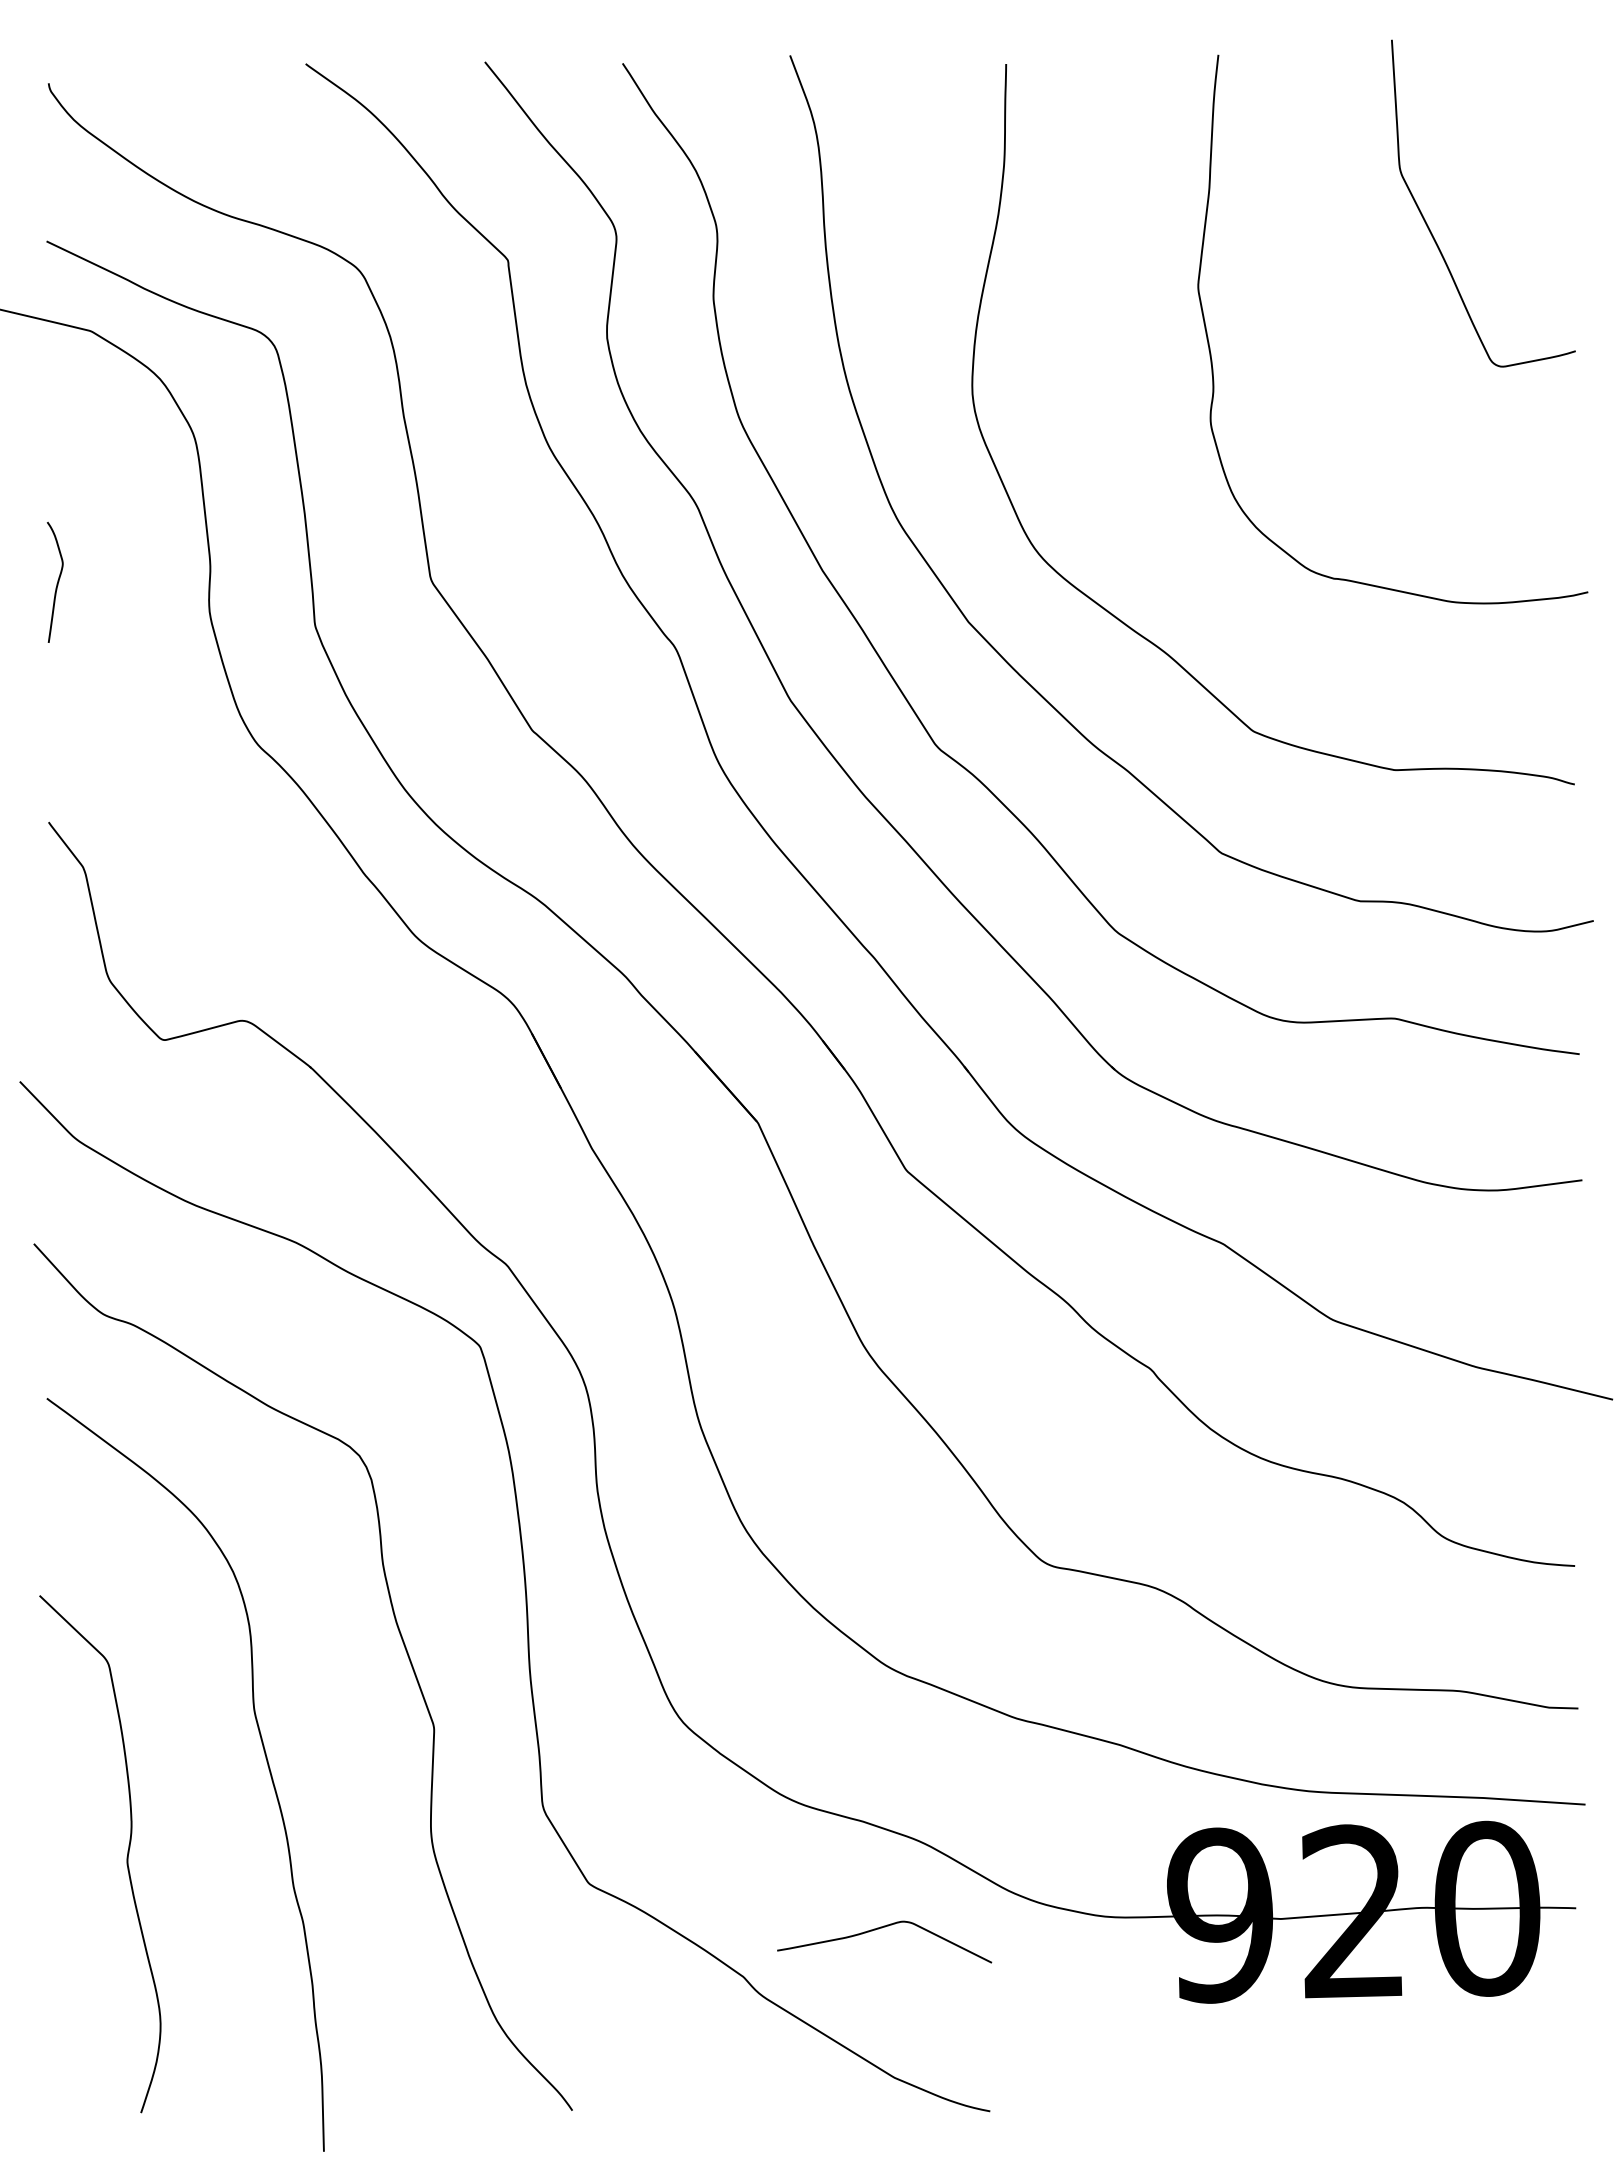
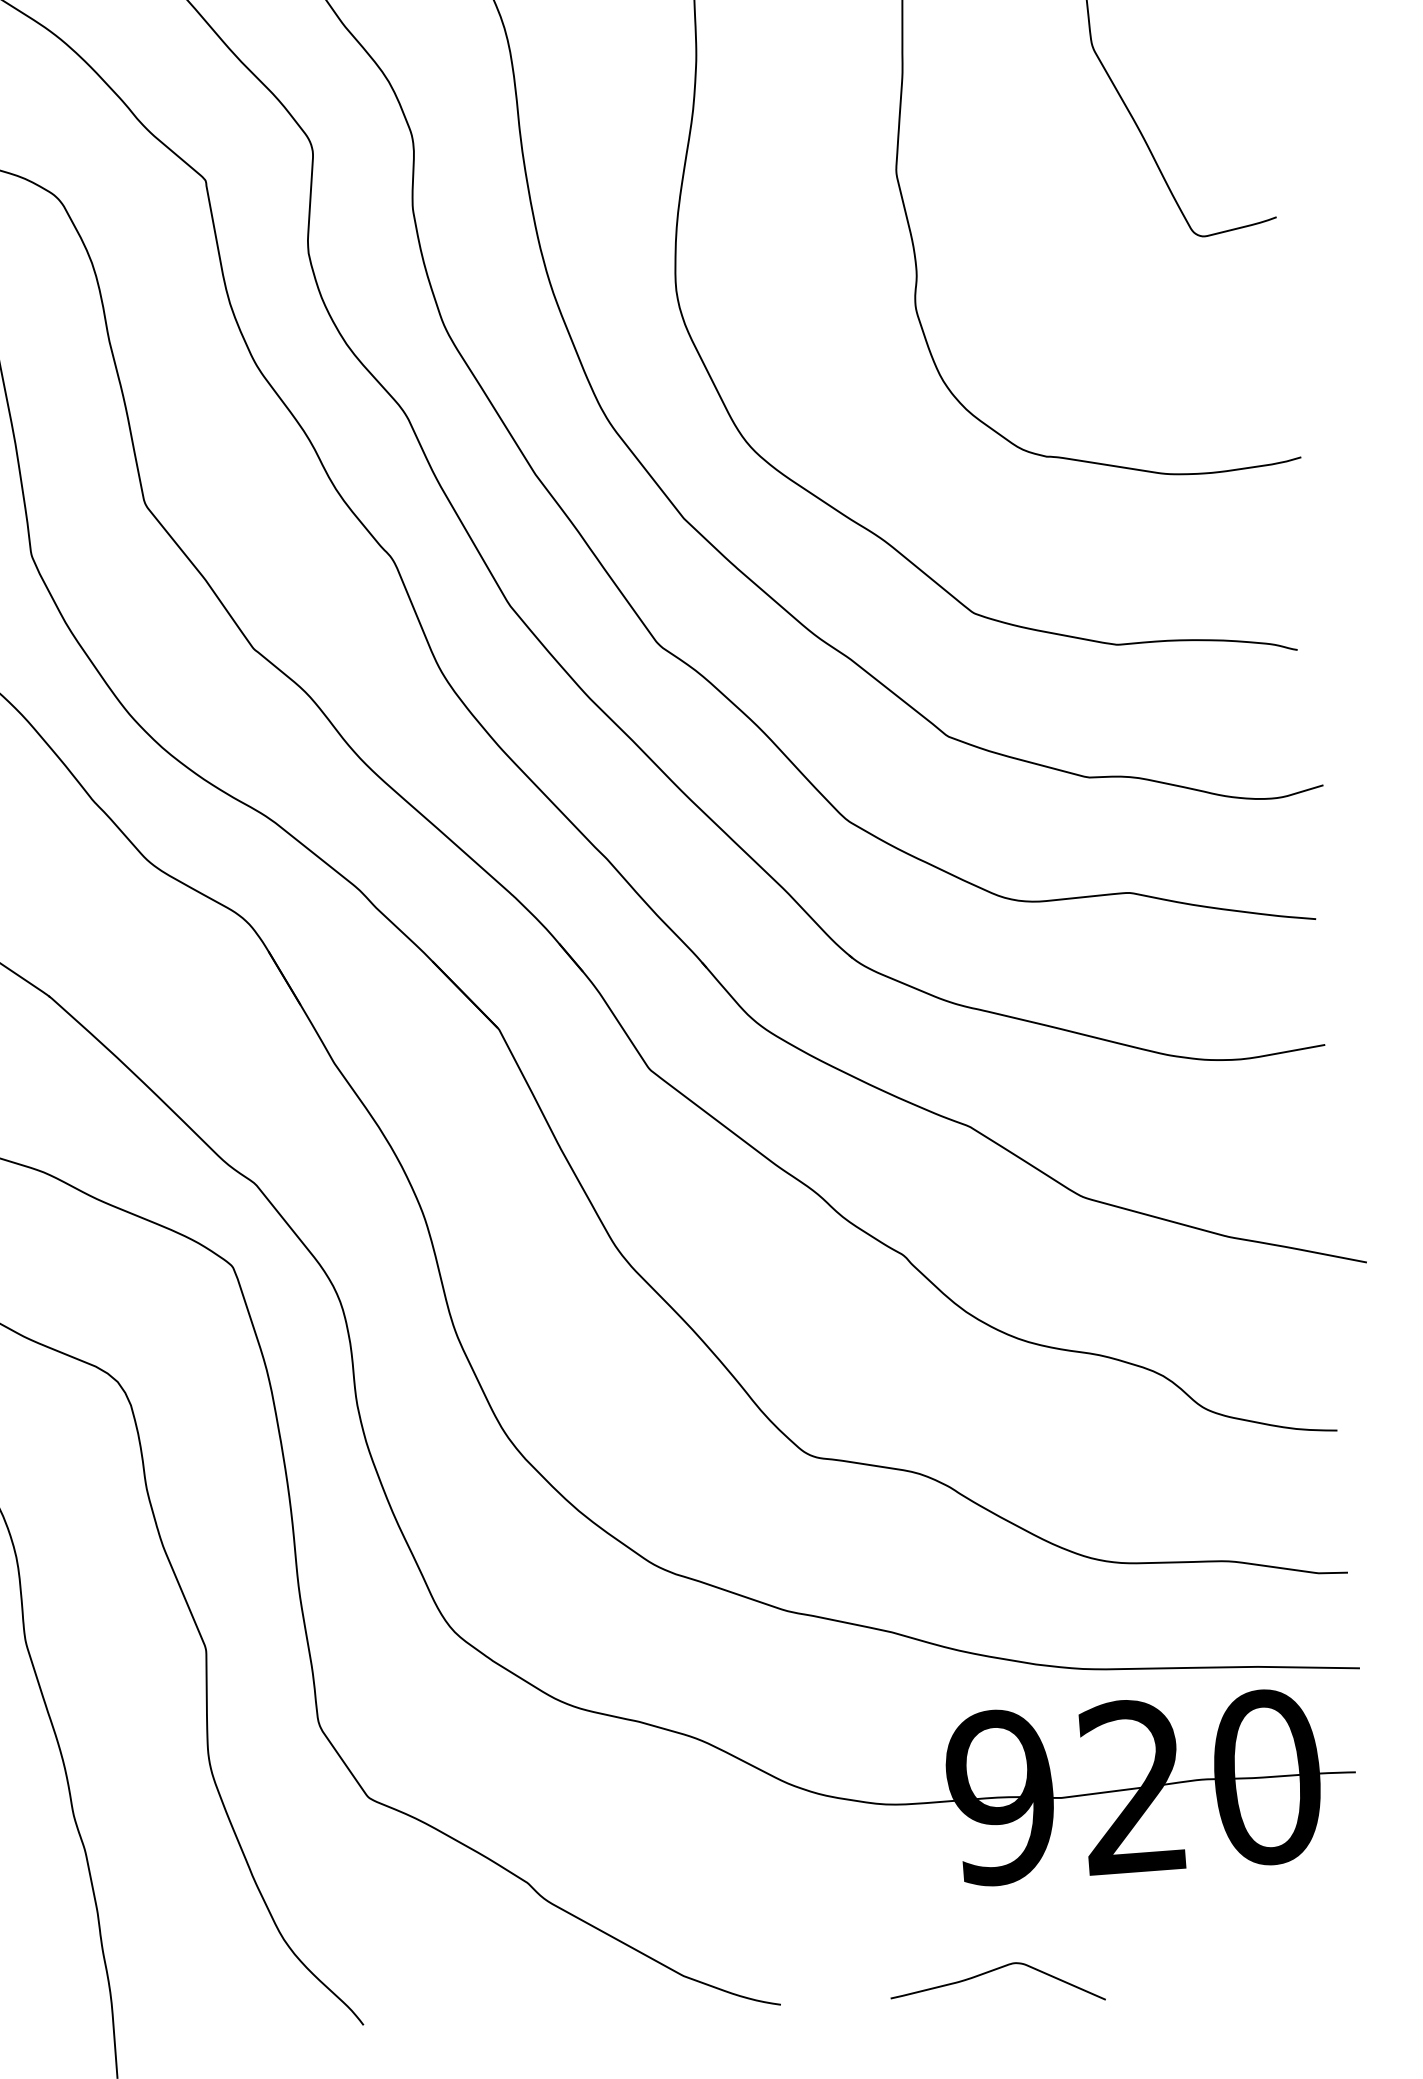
curve: (882, 1928) -> (994, 1971), moved

